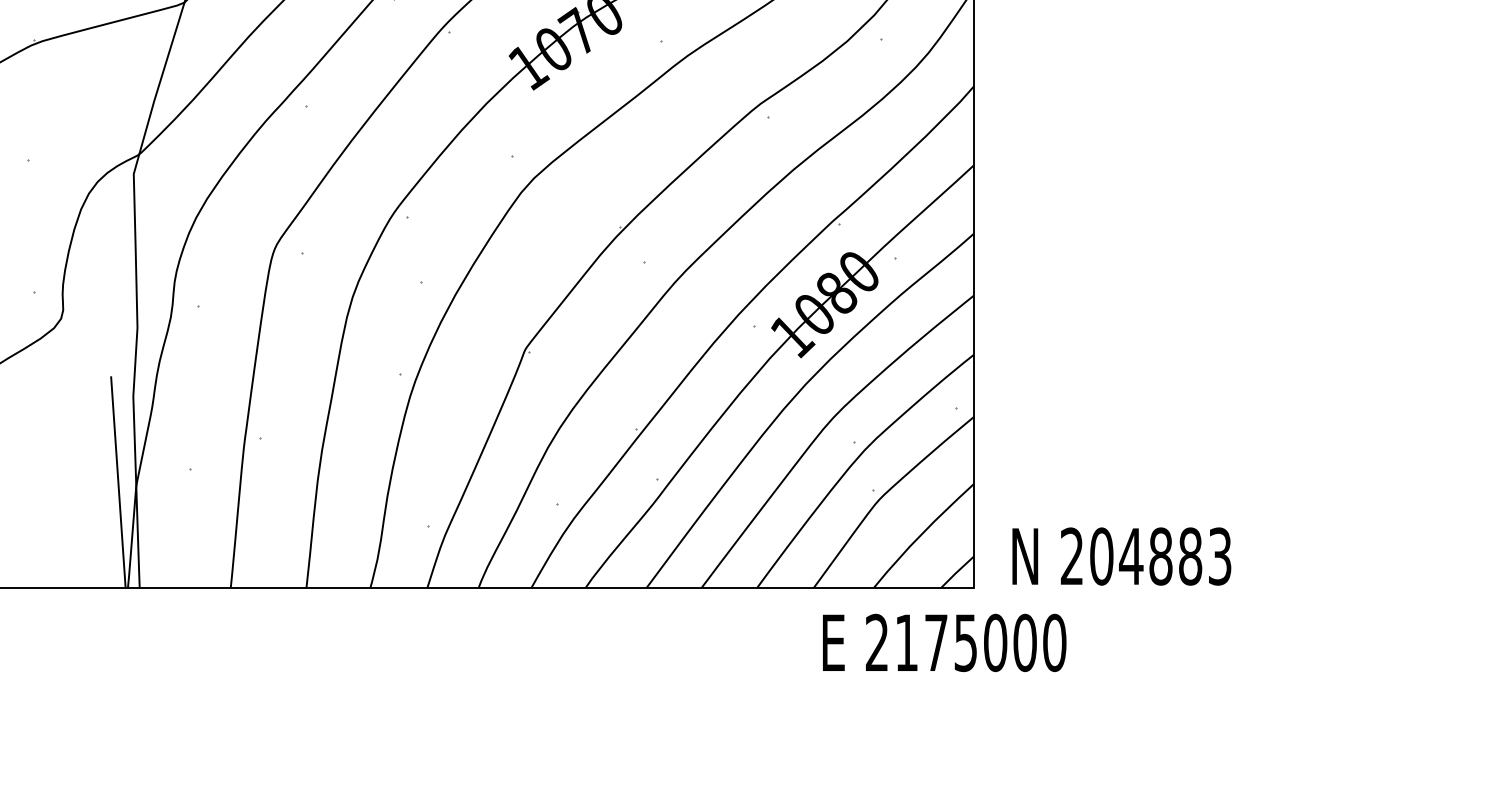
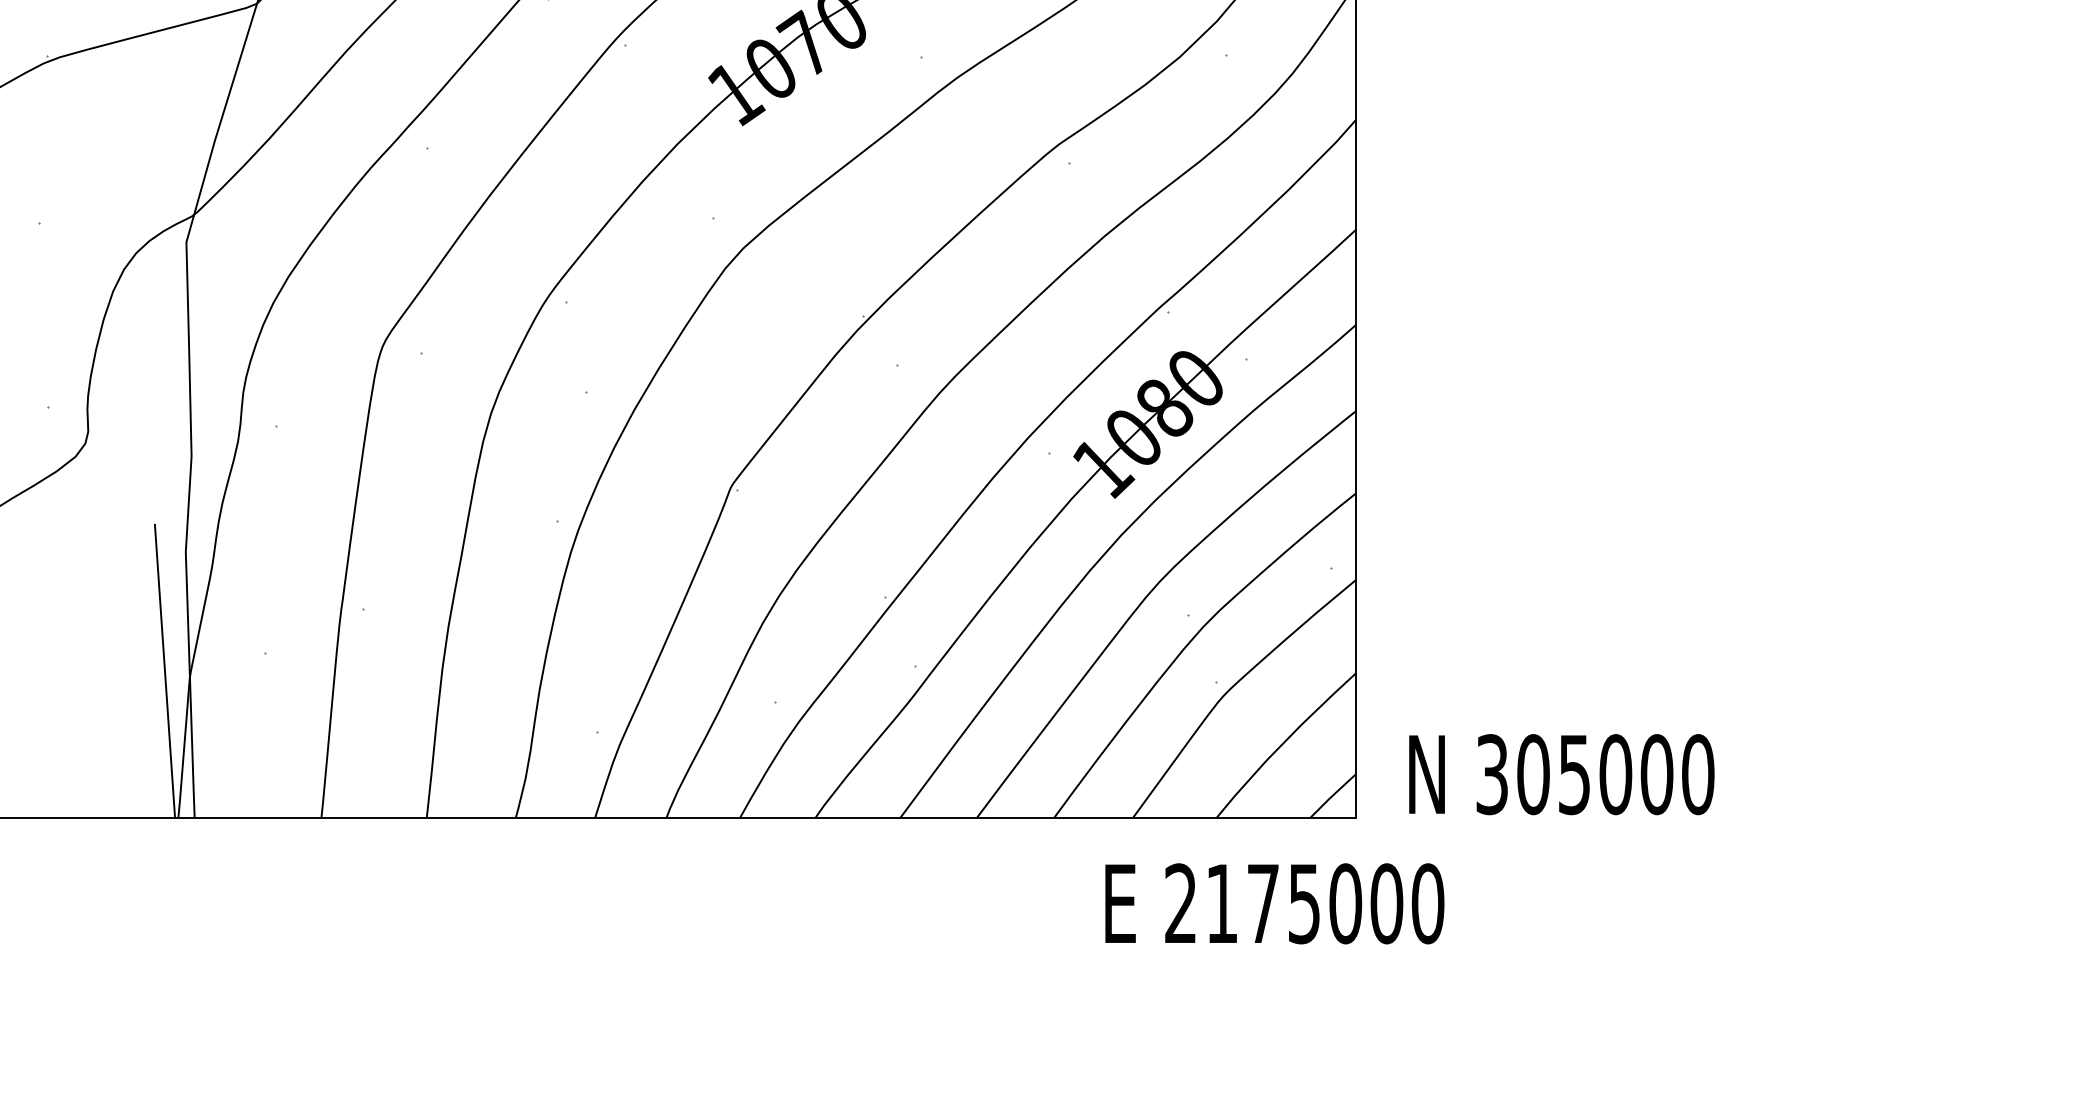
text: (1146, 556) -> (1595, 774), 204883 -> 305000
text: (944, 642) -> (1274, 903), moved

